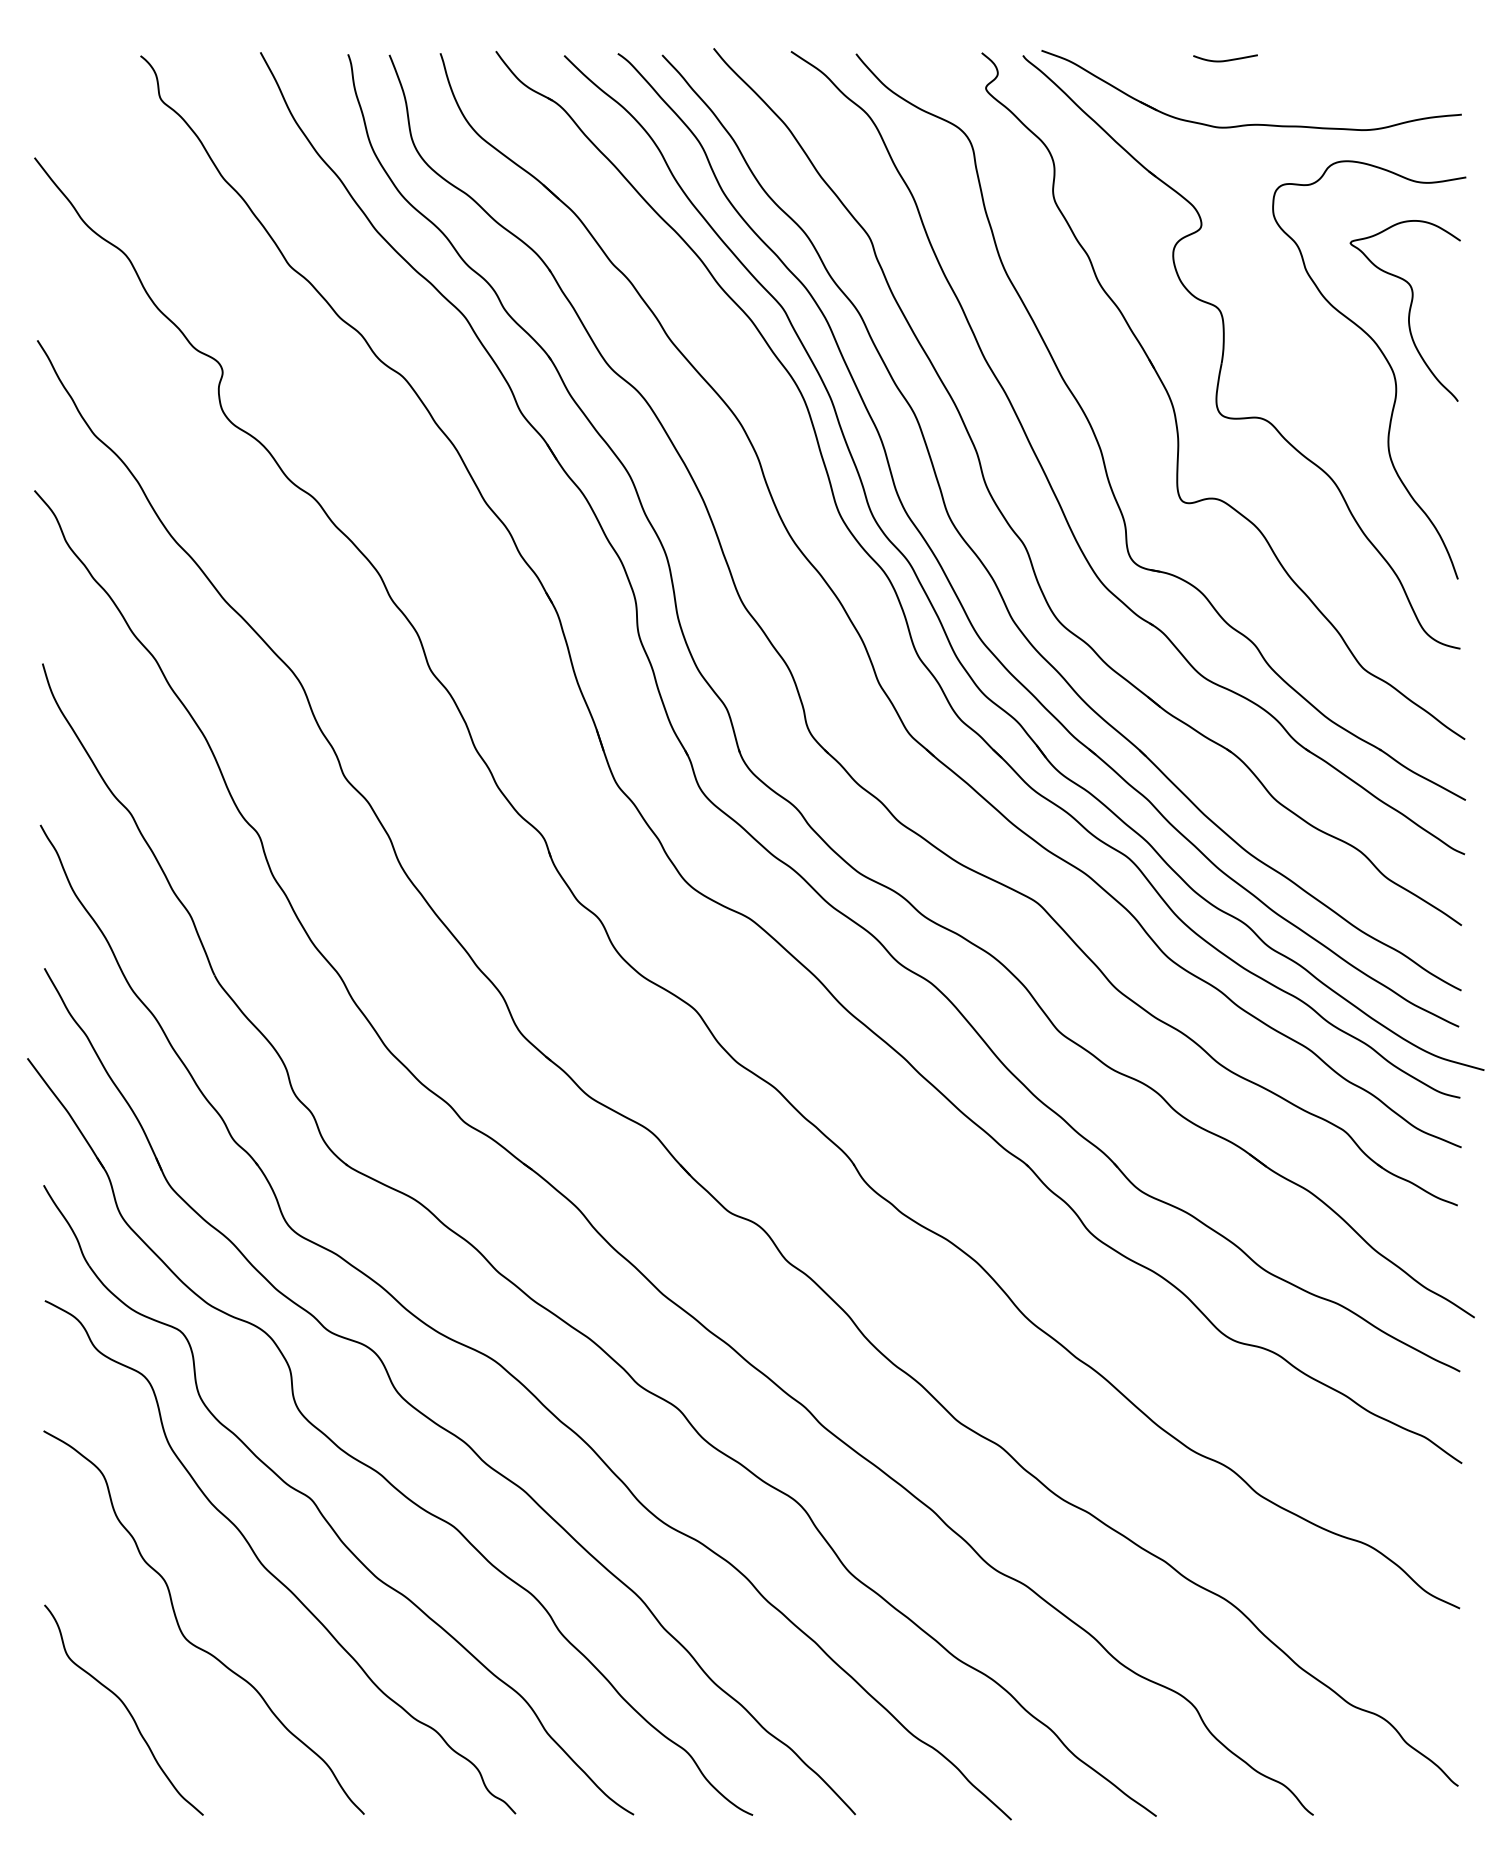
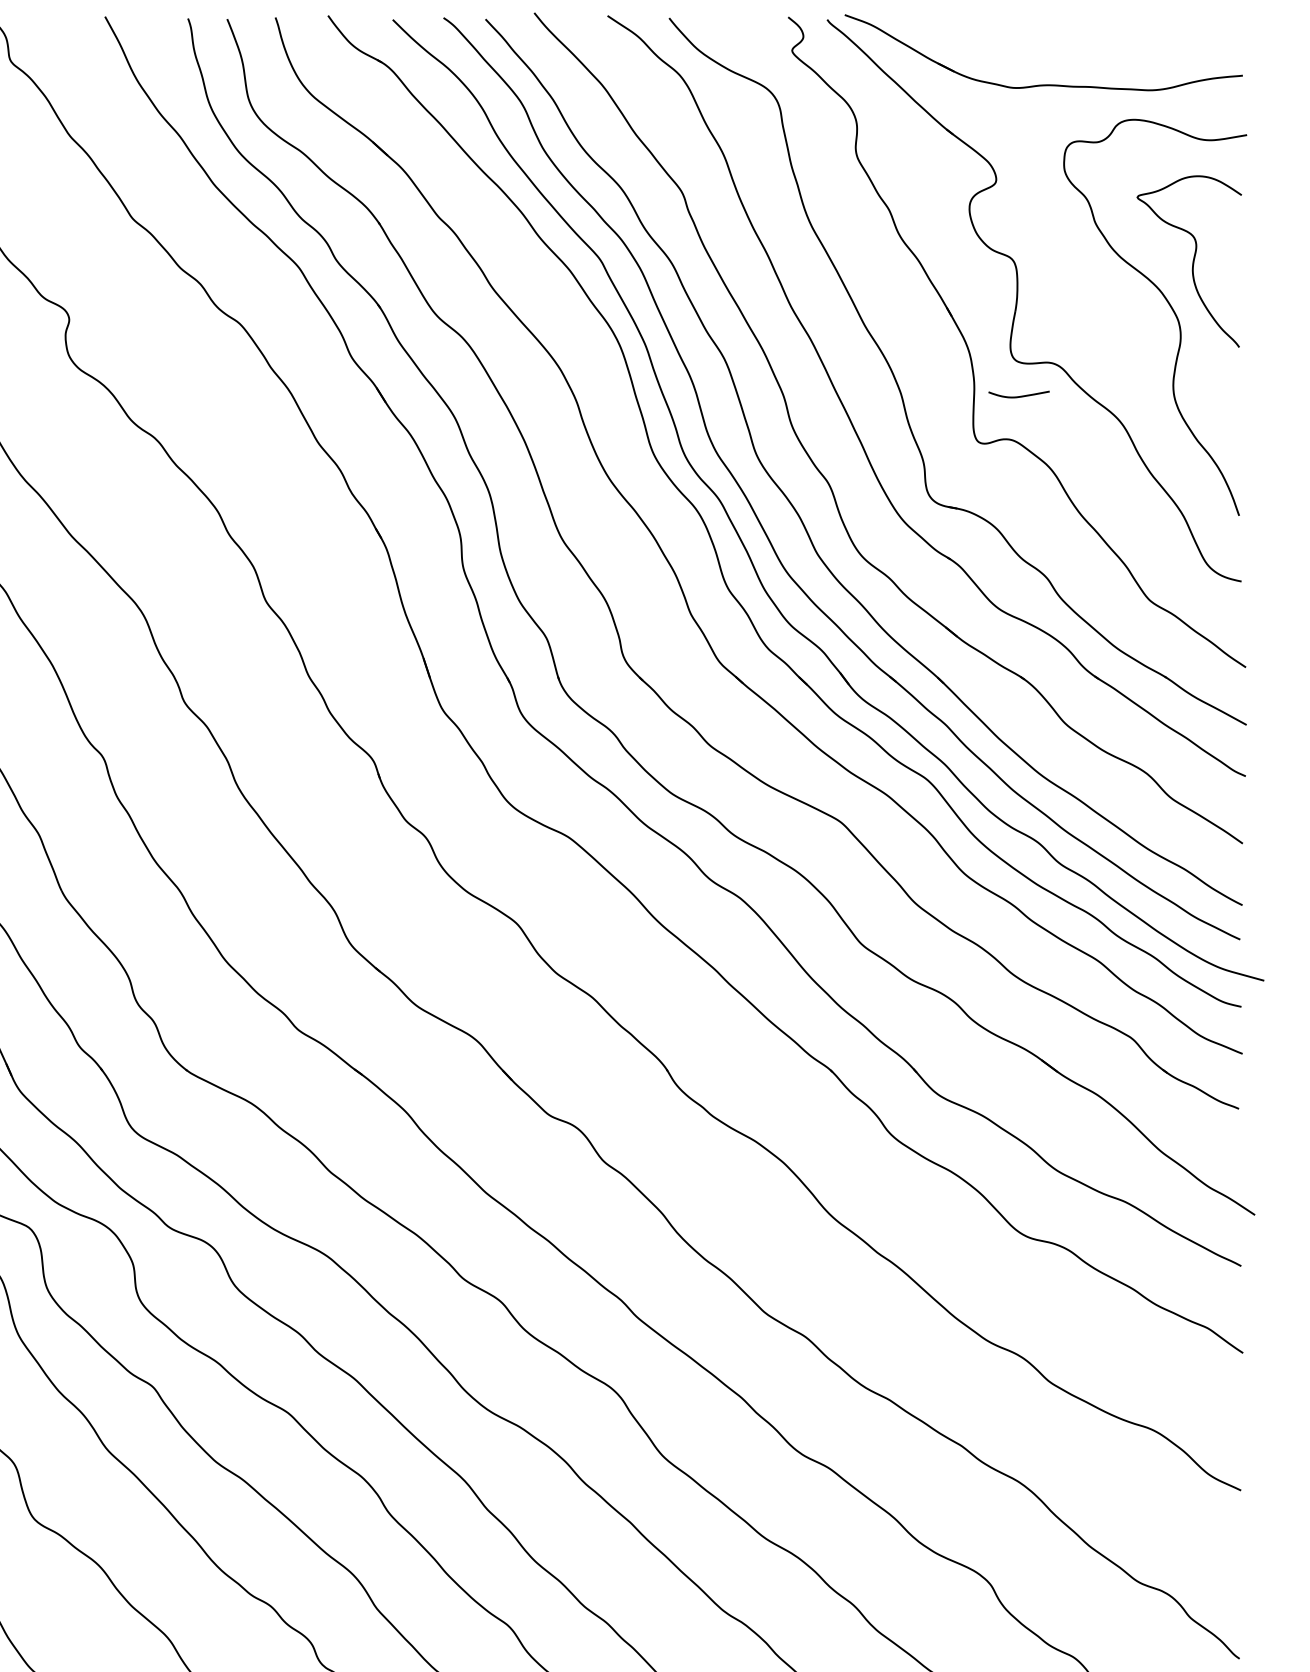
curve: (1226, 59) -> (1019, 395), moved

